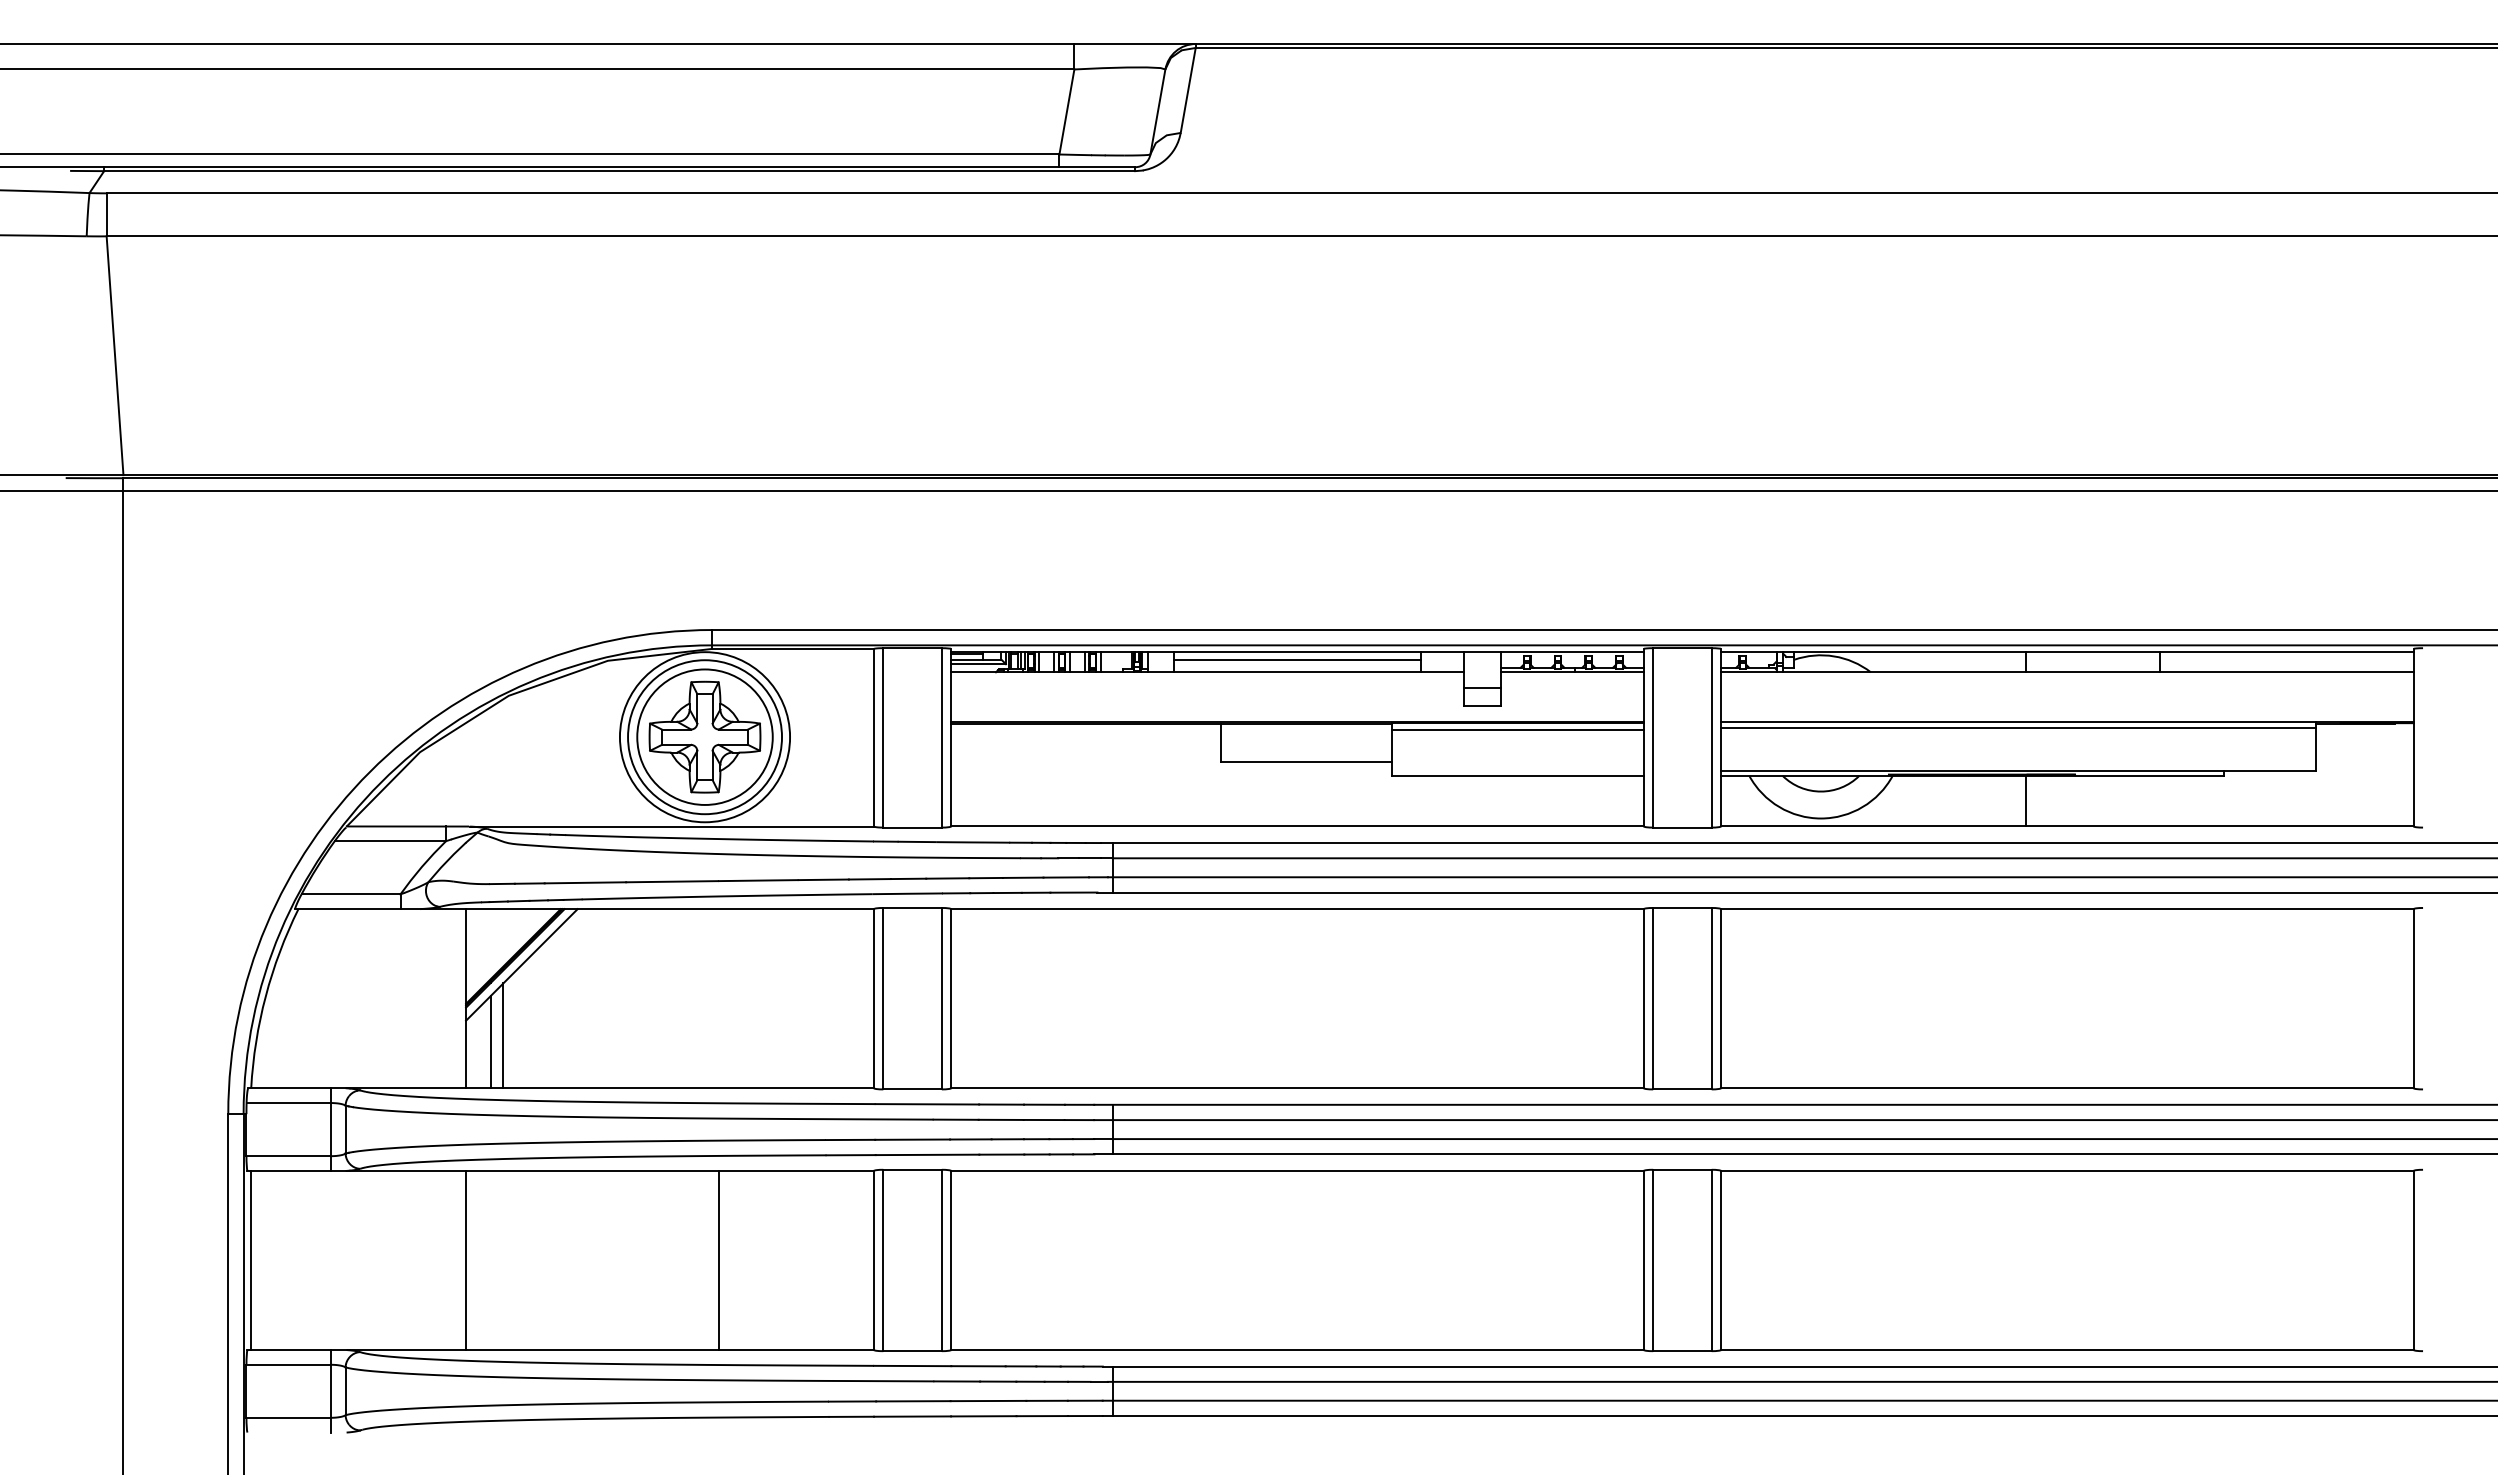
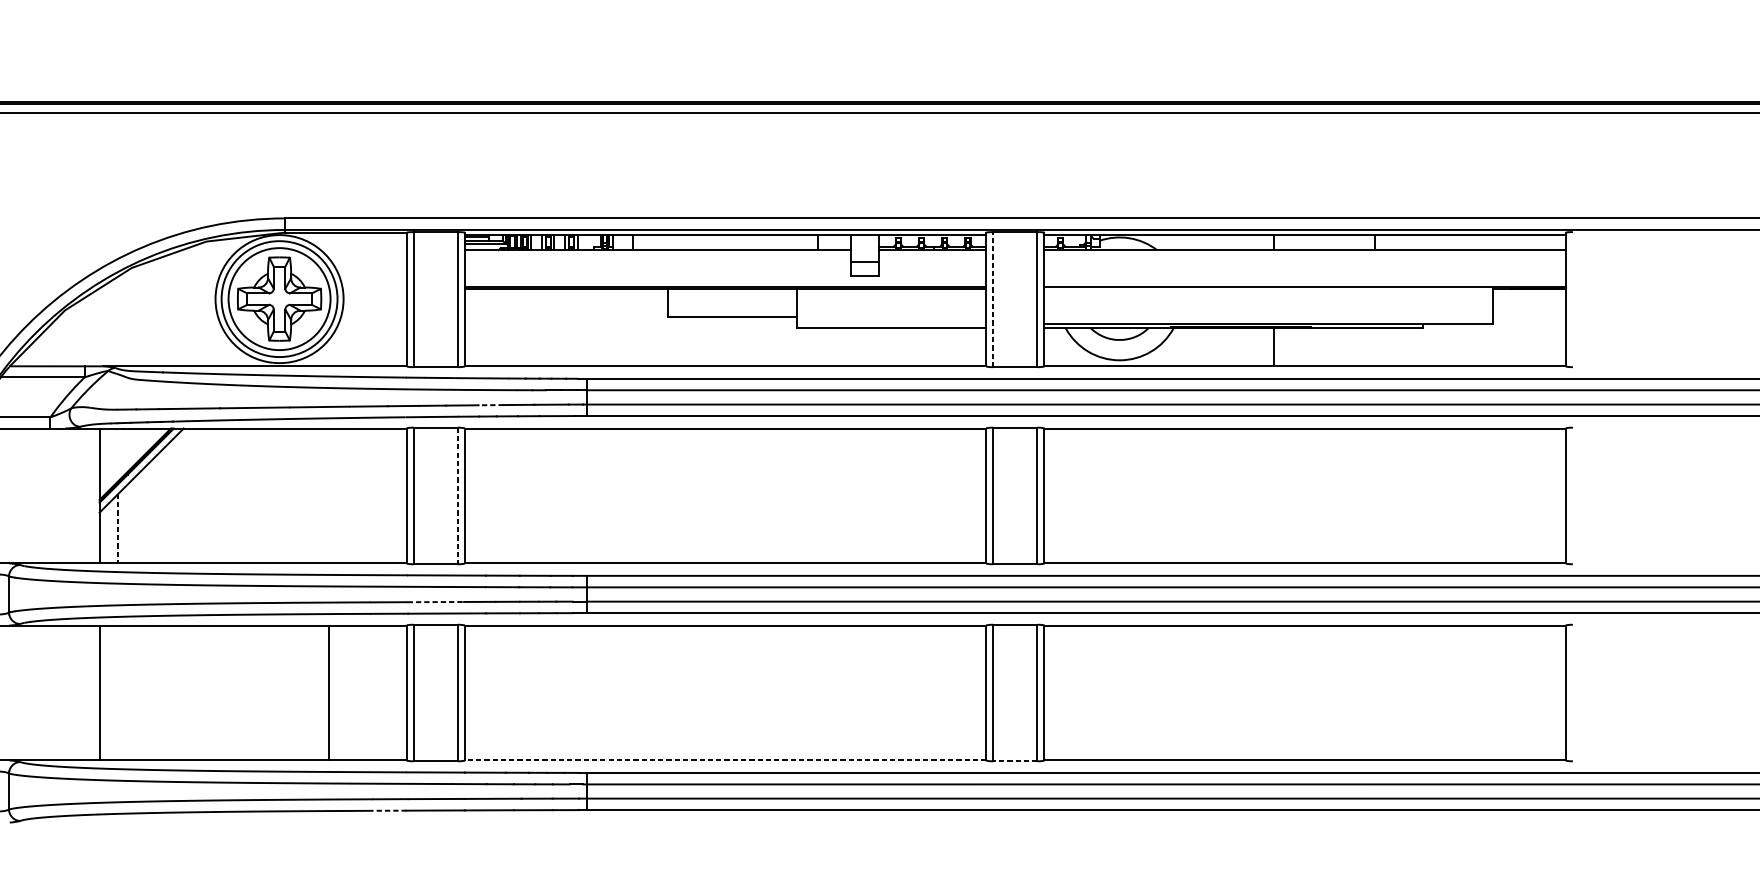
line: (1297, 659) -> (725, 240), removed
line: (2018, 728) -> (1268, 292), removed
line: (1517, 729) -> (891, 293), removed
line: (1653, 737) -> (993, 299), solid -> dashed
line: (986, 878) -> (491, 405), solid -> dashed
line: (941, 998) -> (457, 495), solid -> dashed
line: (503, 1035) -> (127, 523), removed
line: (491, 1042) -> (118, 528), solid -> dashed
line: (913, 1139) -> (436, 601), solid -> dashed
line: (718, 1260) -> (328, 693), moved
line: (1297, 1350) -> (725, 760), solid -> dashed
line: (1681, 1351) -> (1014, 761), solid -> dashed
line: (851, 1416) -> (389, 810), solid -> dashed

